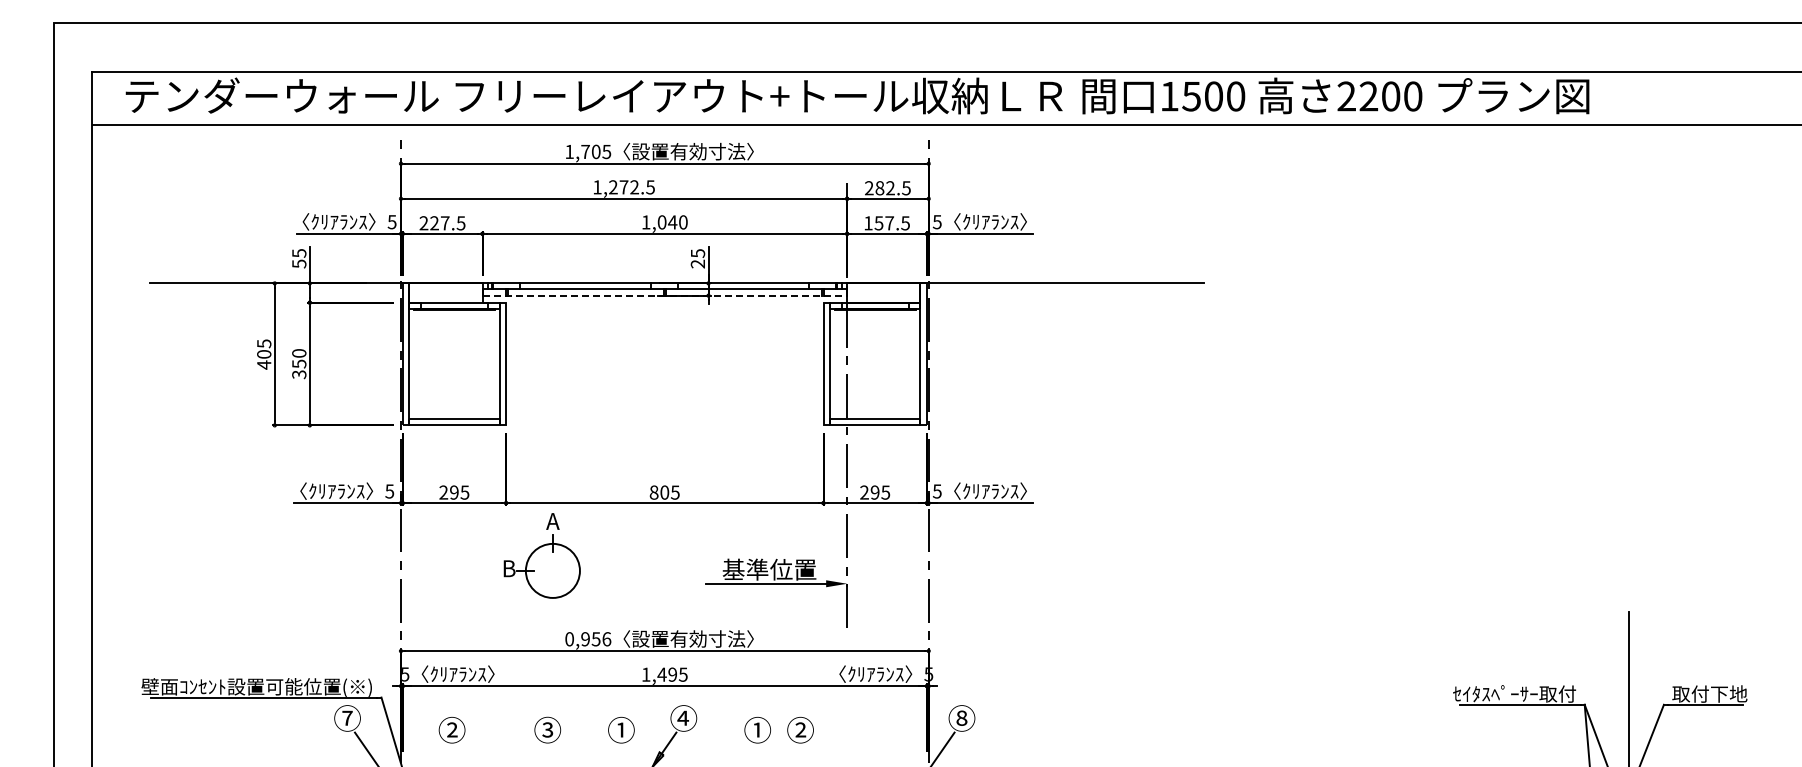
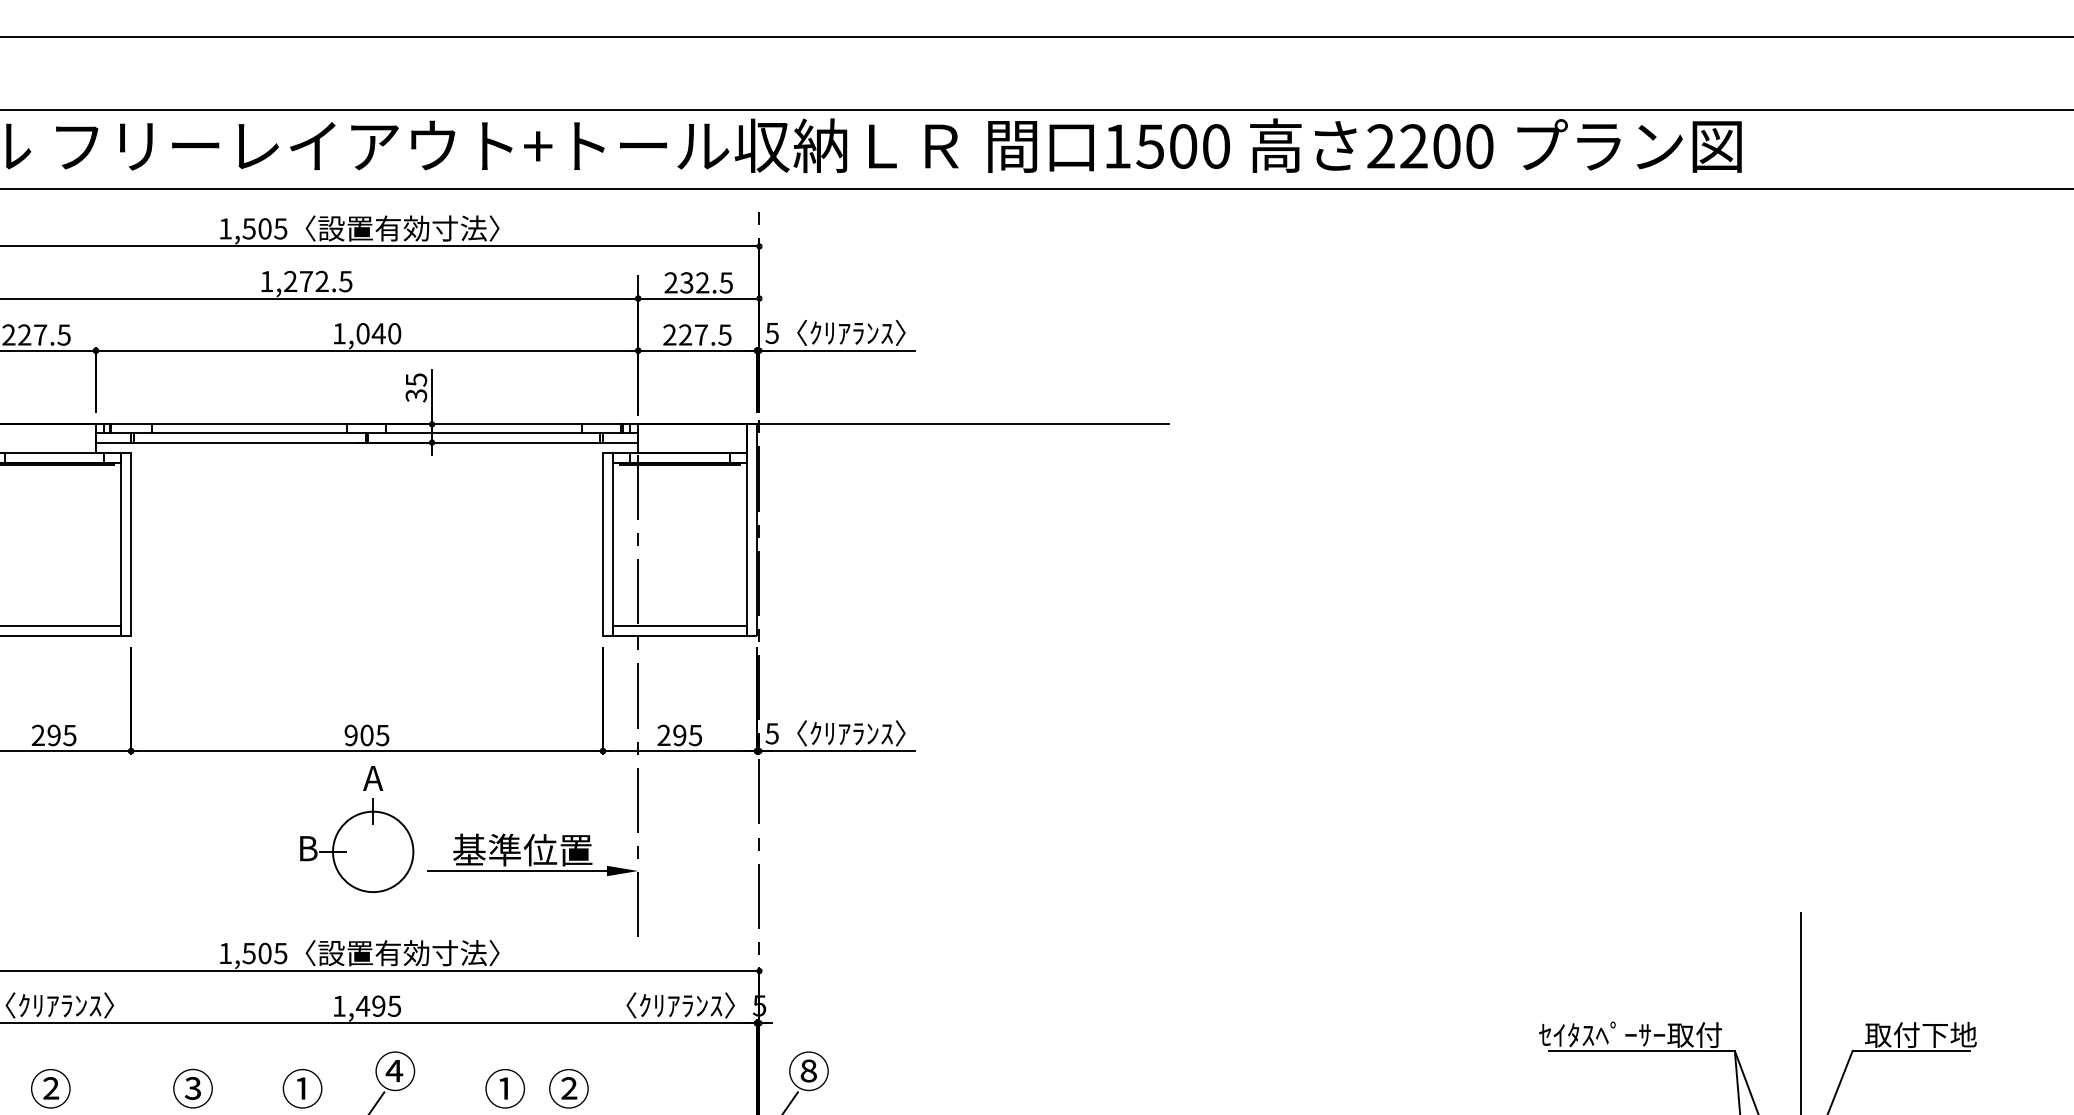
text: (585, 152) -> (249, 229), 1,705 -> 1,505
text: (879, 188) -> (686, 283), 282.5 -> 232.5
text: (873, 223) -> (677, 335), 157.5 -> 227.5
text: (698, 263) -> (417, 394), 25 -> 35
line: (665, 295) -> (368, 442), dashed -> solid
text: (653, 492) -> (350, 735), 805 -> 905
part: (541, 555) -> (356, 828), moved
text: (588, 639) -> (253, 953), 0,956 -> 1,505

